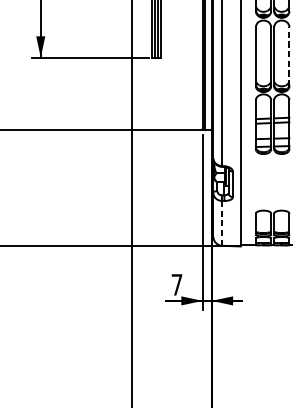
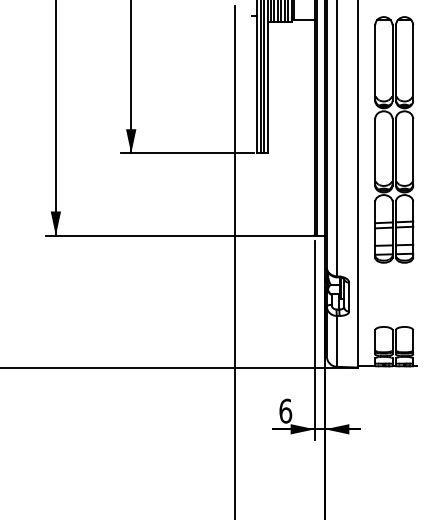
line: (289, 56) -> (413, 152), dashed -> solid
line: (221, 222) -> (336, 340), dashed -> solid
text: (176, 284) -> (285, 410), 7 -> 6

